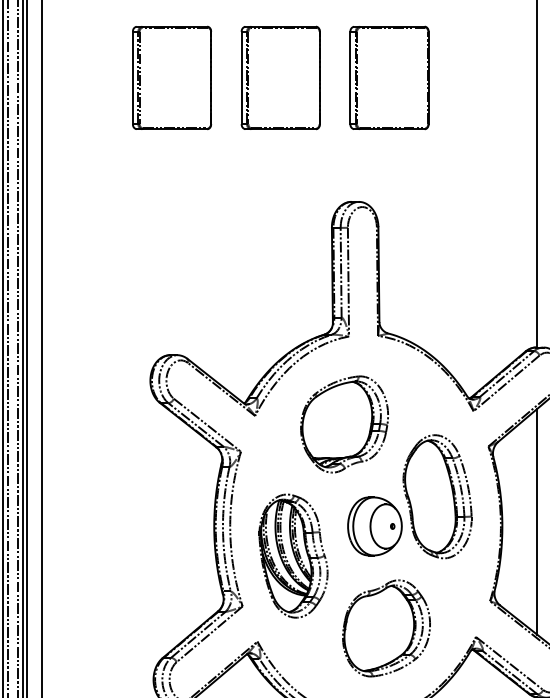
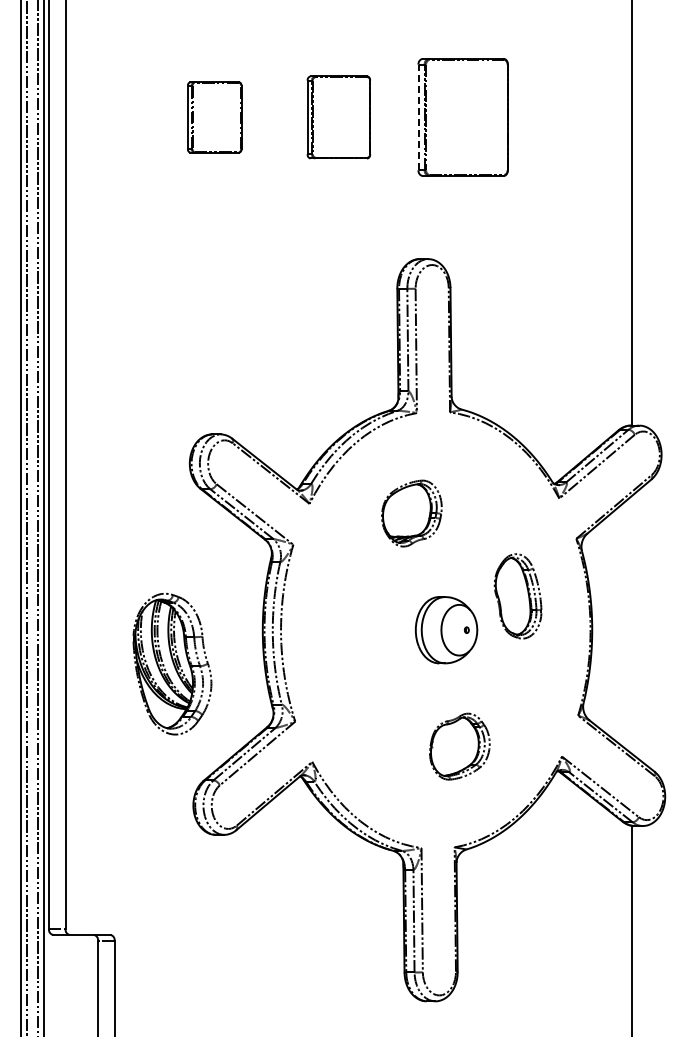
part: (172, 78) -> (214, 117), size x0.6
part: (280, 78) -> (338, 117), size x0.7
line: (350, 78) -> (418, 117), solid -> dashed
part: (344, 424) -> (411, 513), size x0.6
part: (437, 496) -> (517, 596), size x0.6
line: (536, 521) -> (631, 624), removed
part: (293, 555) -> (172, 663), moved
part: (386, 628) -> (459, 746), size x0.6

